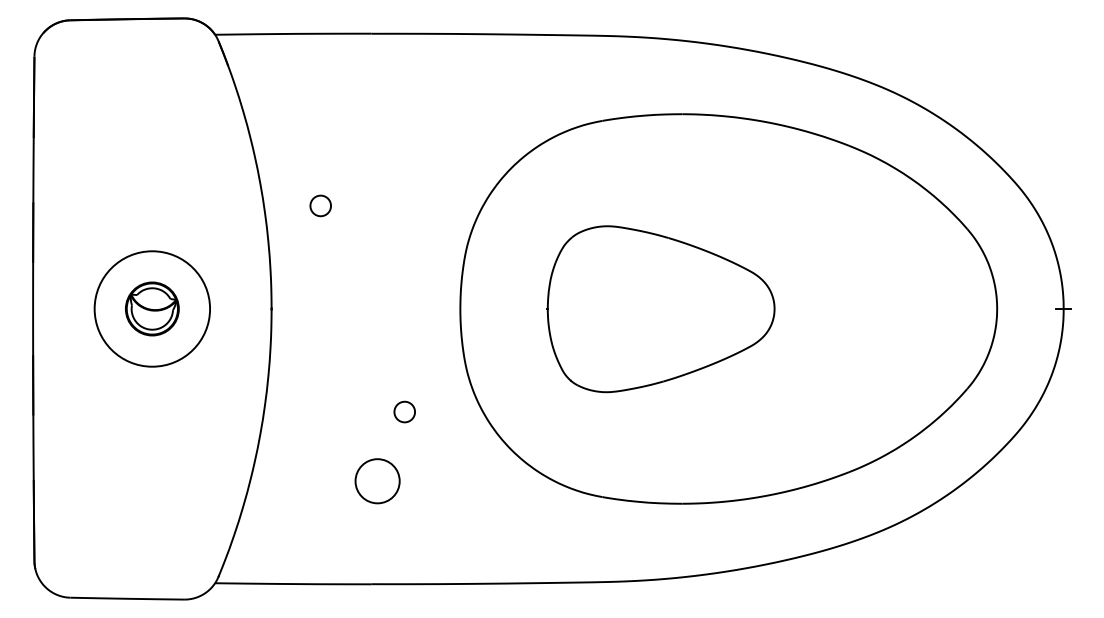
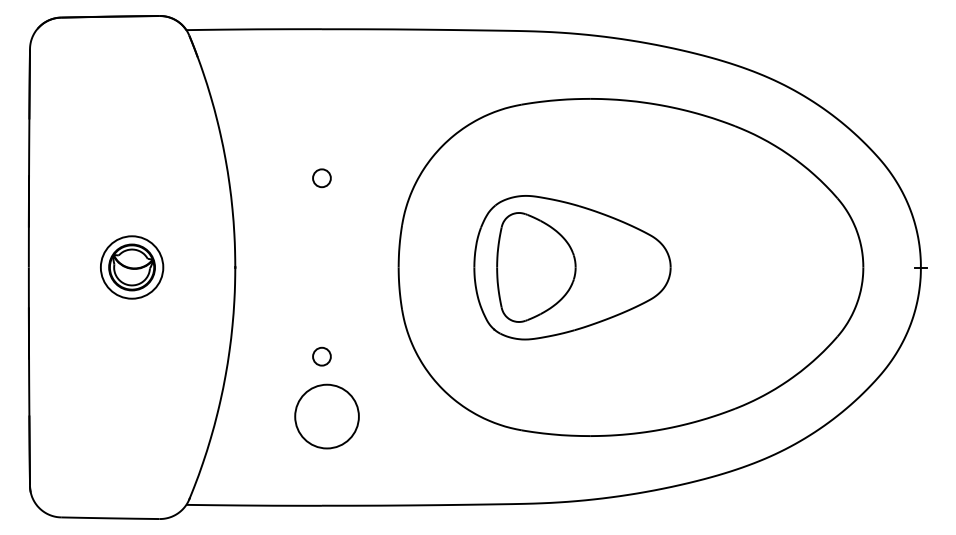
circle: (320, 205) -> (321, 177), moved
circle: (152, 308) -> (132, 267), size x0.62
part: (619, 308) -> (536, 267), added
circle: (404, 411) -> (321, 356), moved
circle: (377, 481) -> (326, 416), size x1.67

